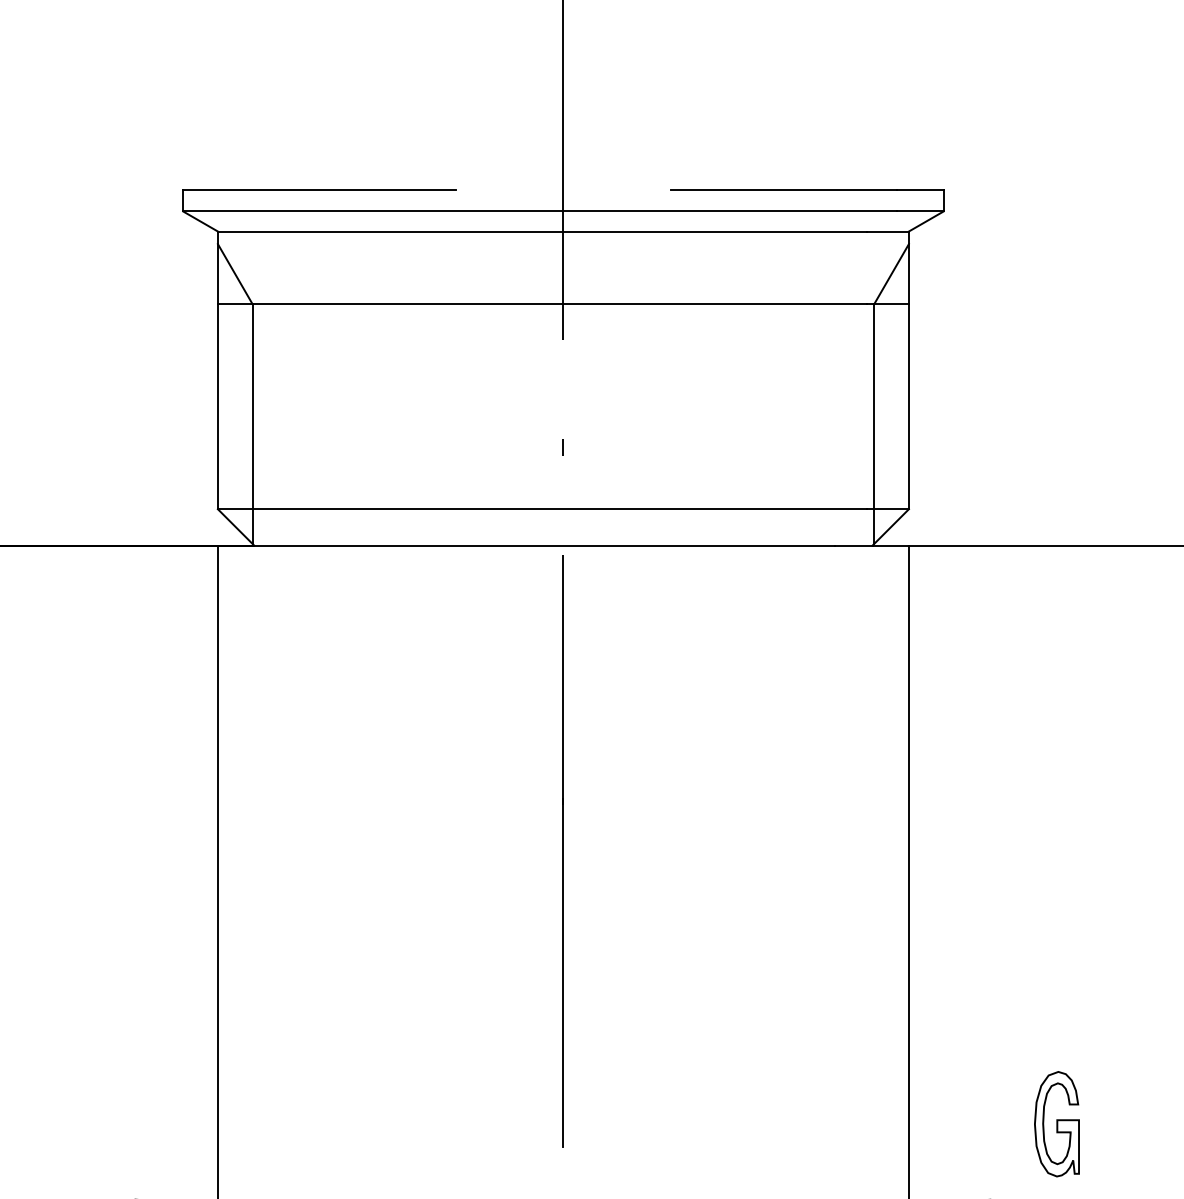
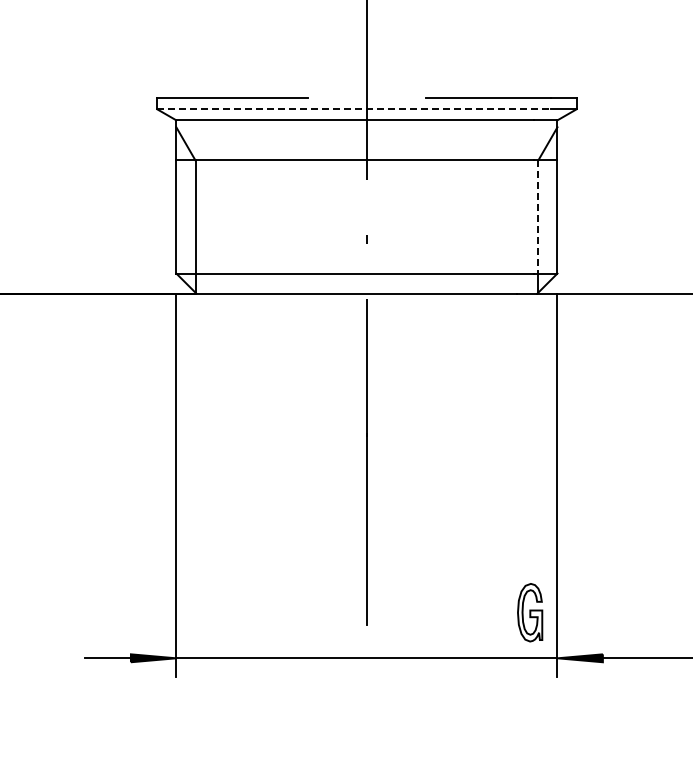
line: (540, 211) -> (354, 109), solid -> dashed
line: (874, 407) -> (538, 217), solid -> dashed
part: (1057, 1123) -> (530, 612), moved

